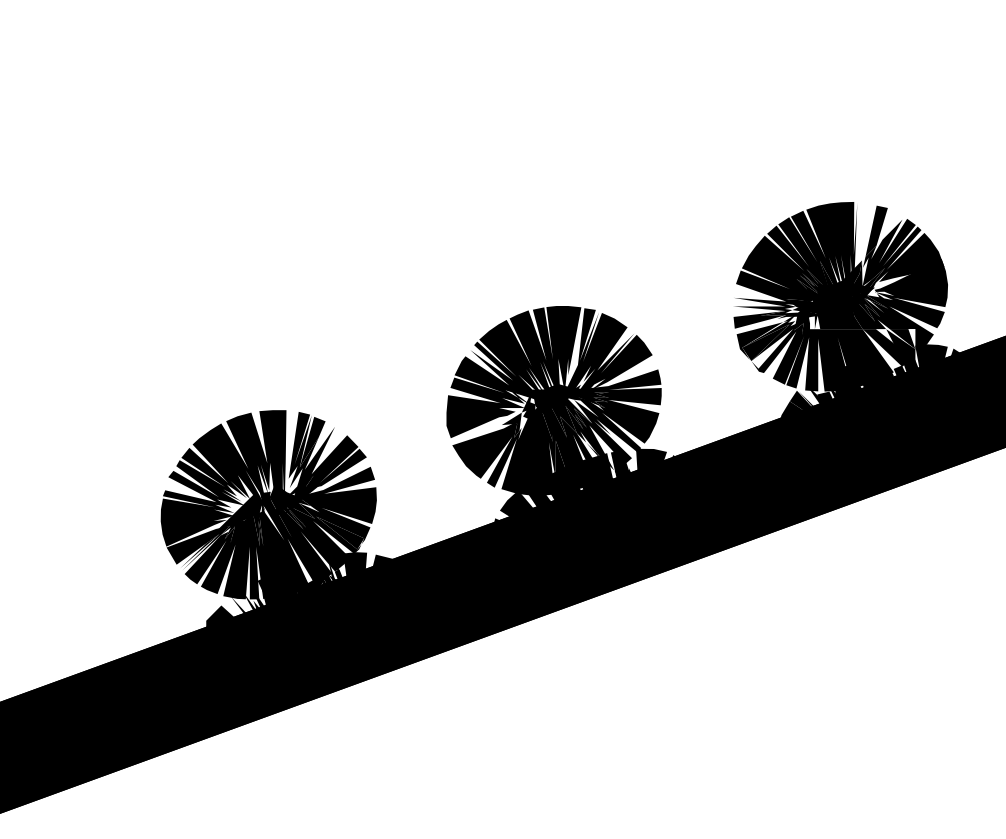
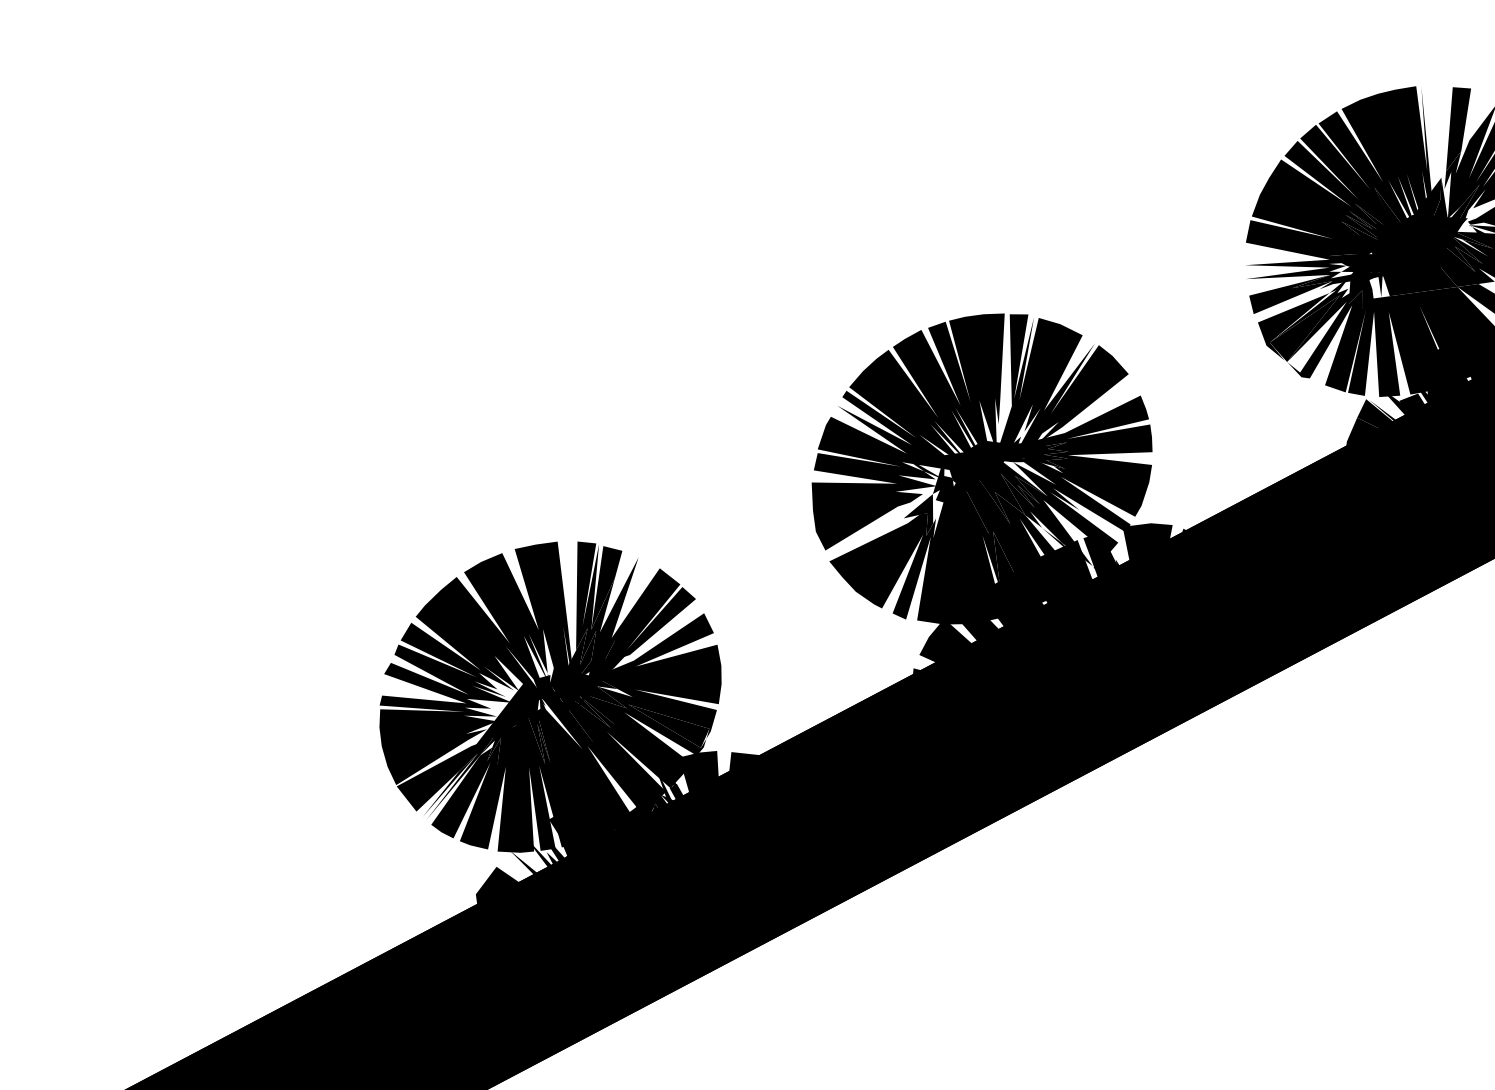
fill: (284, 487) -> (571, 665), added

